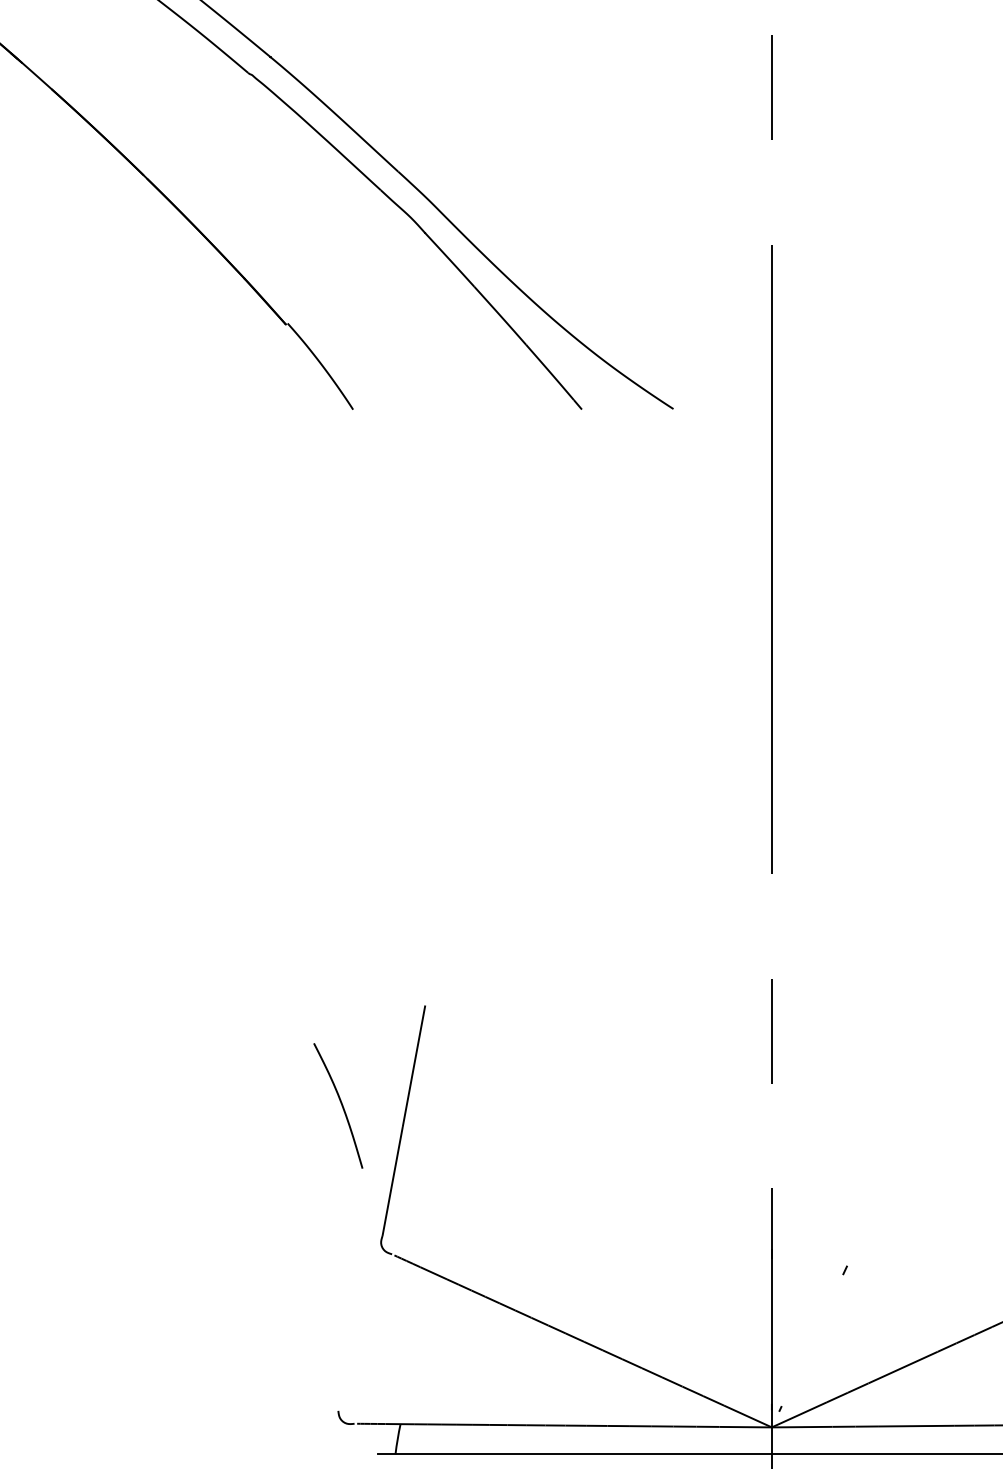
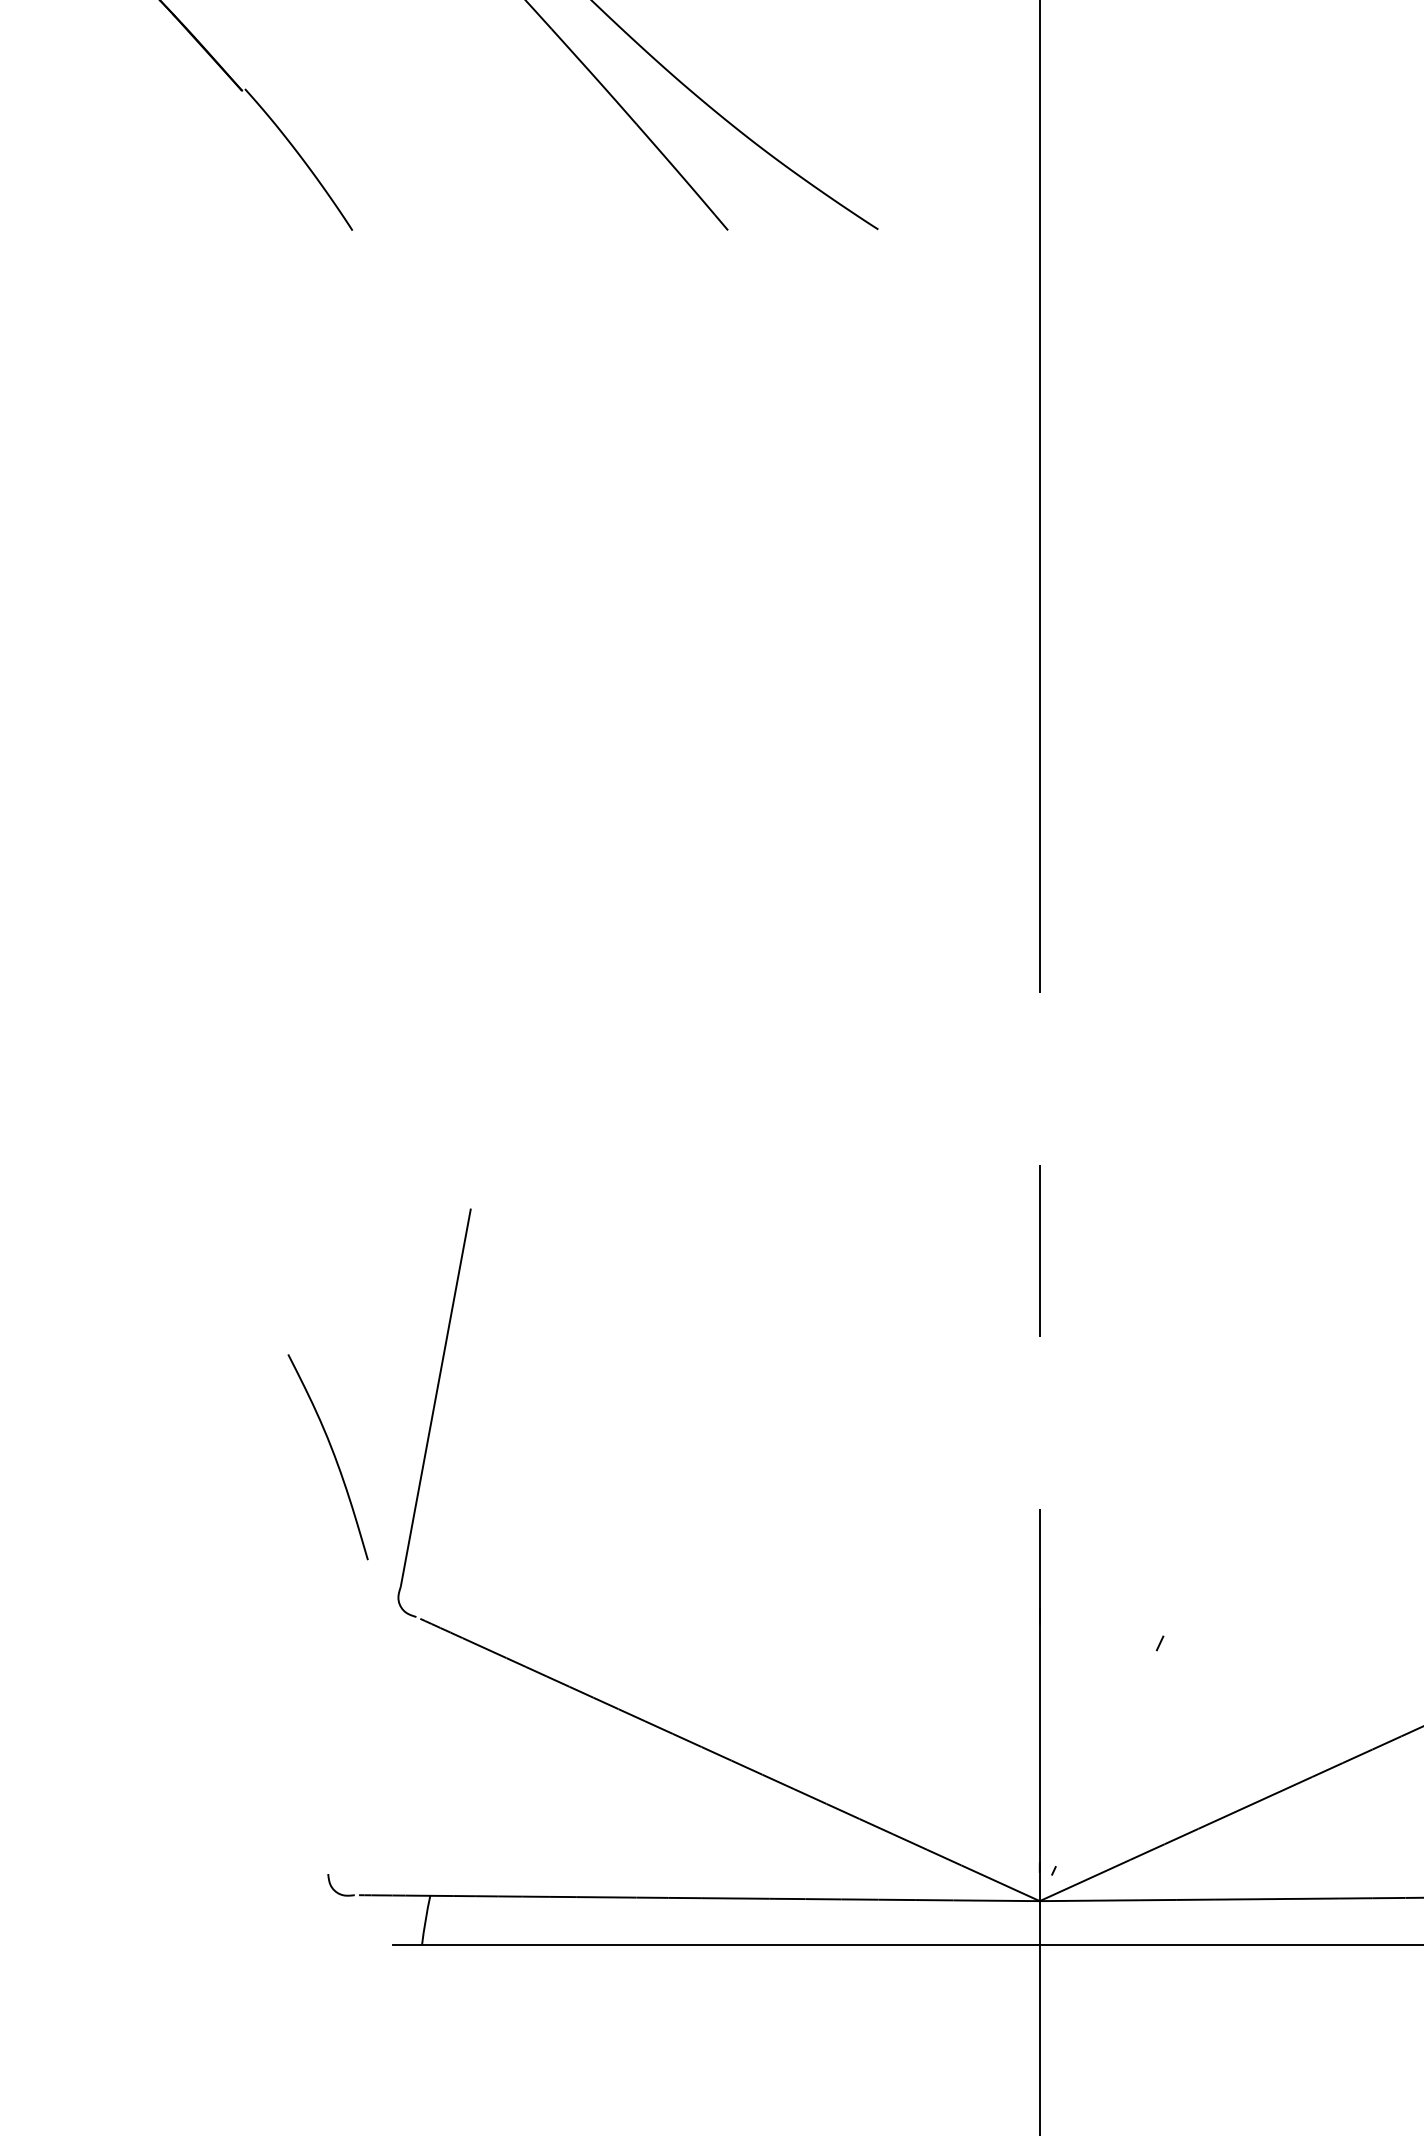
curve: (340, 1103) -> (331, 1453), moved

